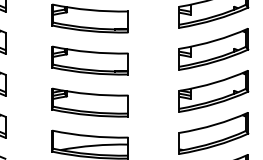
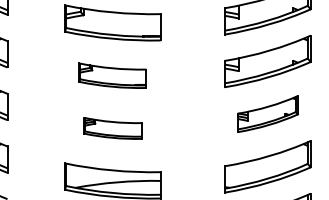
part: (90, 60) -> (112, 75), size x0.7
part: (213, 90) -> (267, 113), size x0.7
part: (90, 102) -> (112, 128), size x0.6

